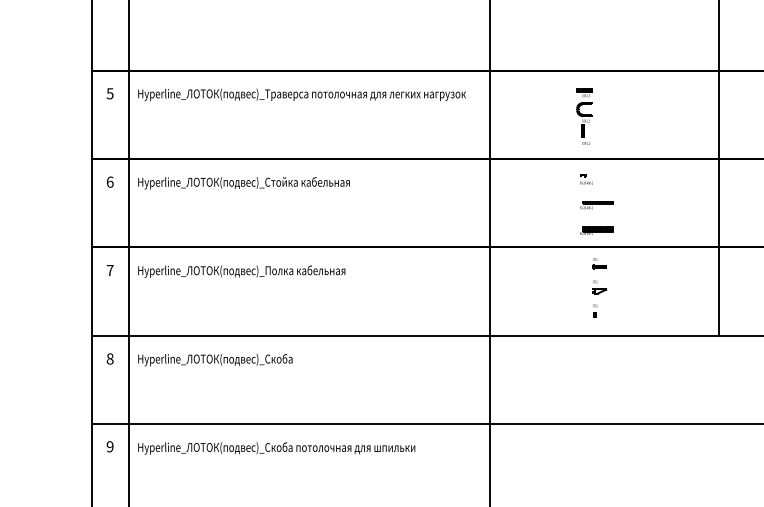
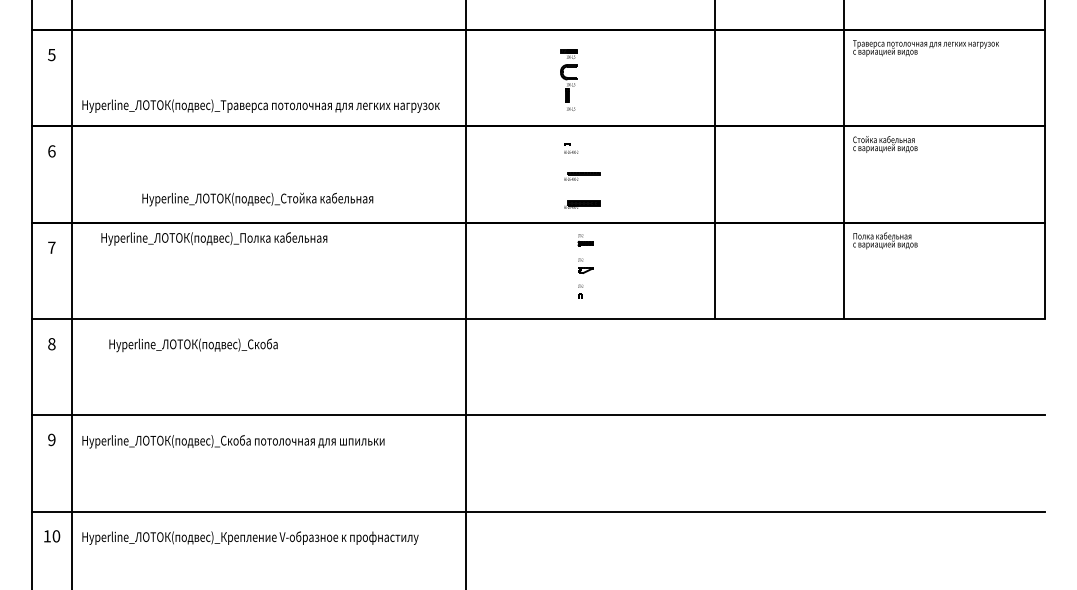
text: (301, 94) -> (260, 105), moved
text: (243, 183) -> (257, 199), moved
text: (241, 271) -> (214, 238), moved
text: (215, 360) -> (193, 345), moved

